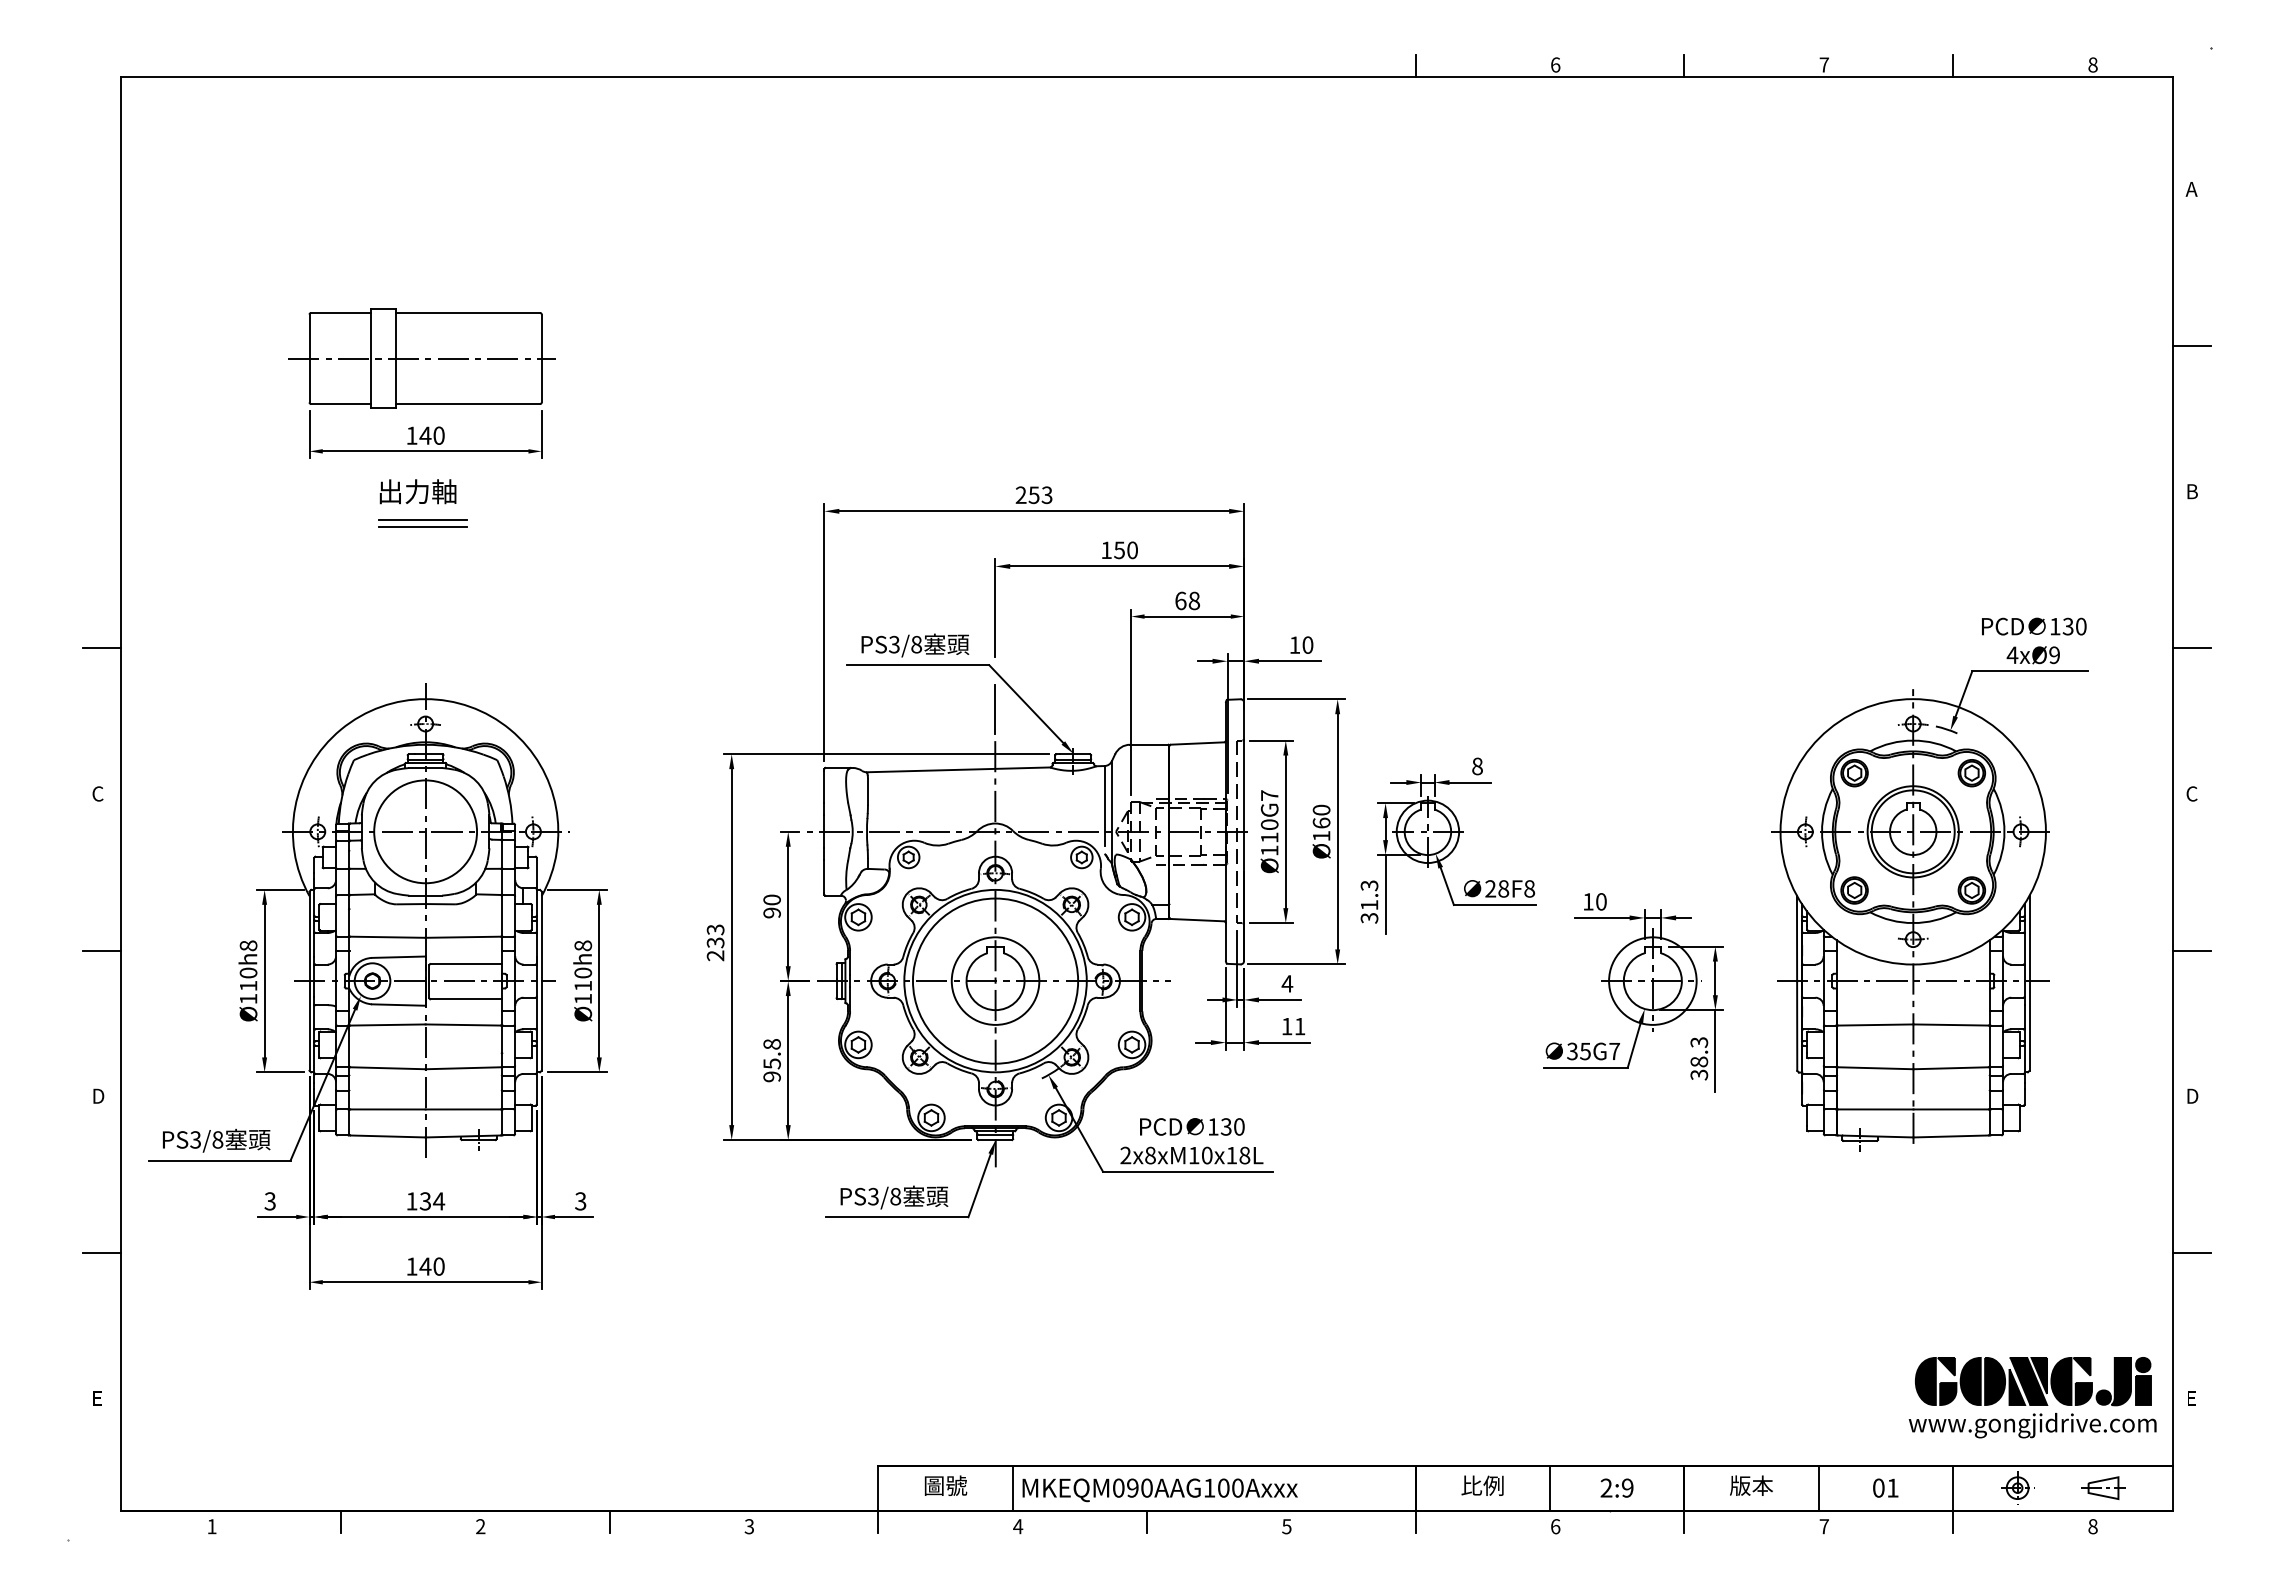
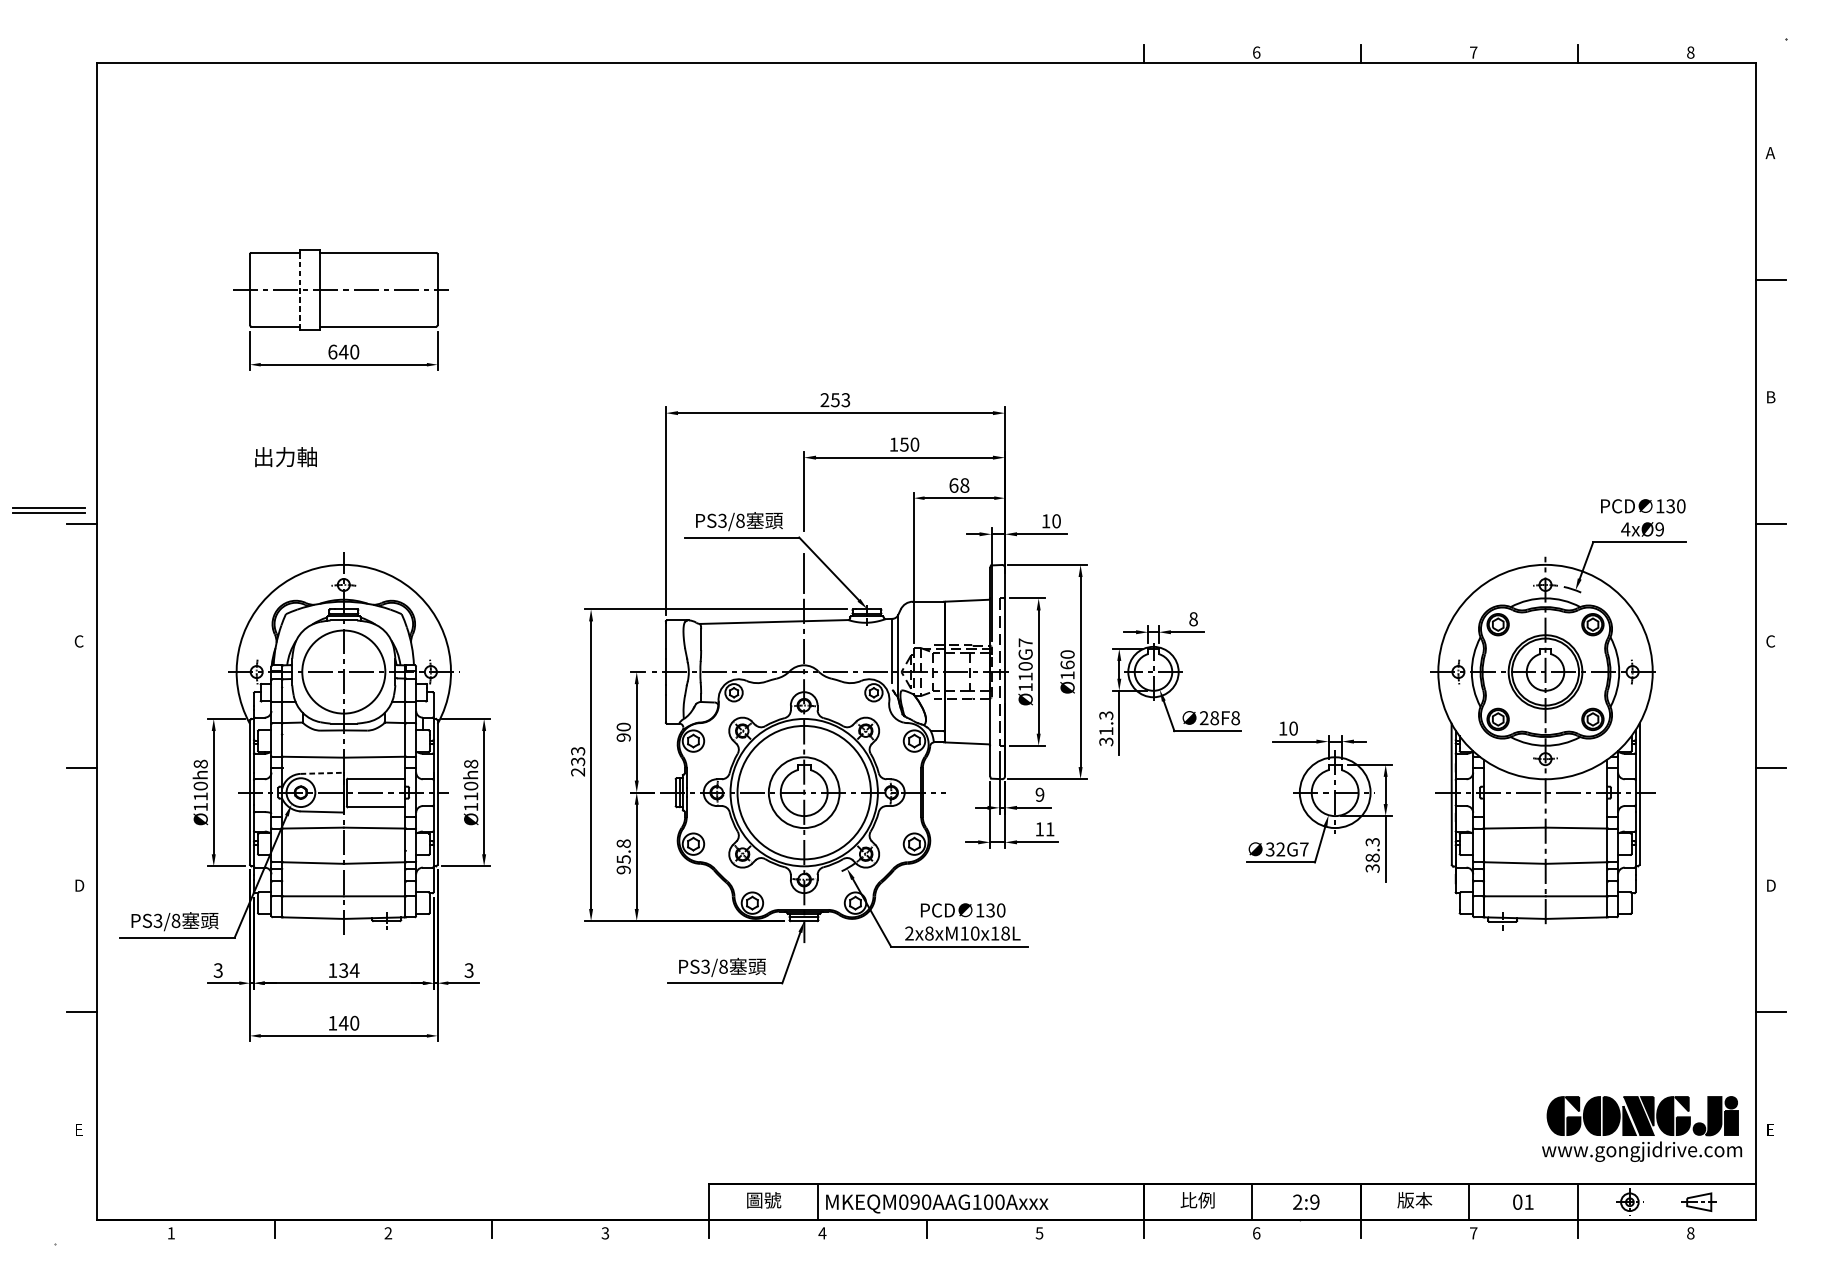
line: (370, 358) -> (299, 289), solid -> dashed
text: (411, 435) -> (332, 351), 140 -> 640
text: (417, 491) -> (285, 456), moved
part: (422, 523) -> (48, 510), moved
line: (398, 957) -> (321, 773), solid -> dashed
text: (1287, 983) -> (1040, 794), 4 -> 9
text: (1585, 1051) -> (1280, 849), 35G7 -> 32G7

